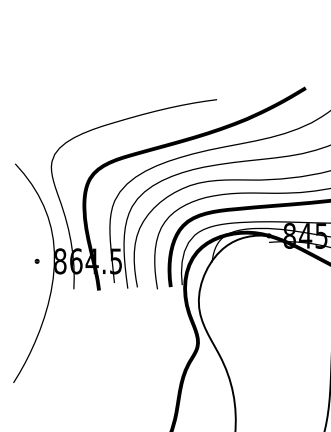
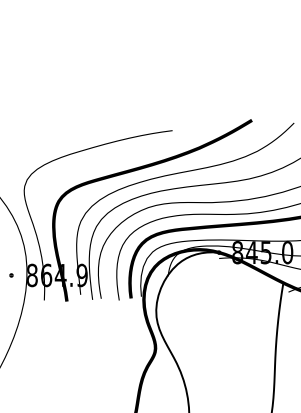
text: (115, 260) -> (81, 274), 864.5 -> 864.9

